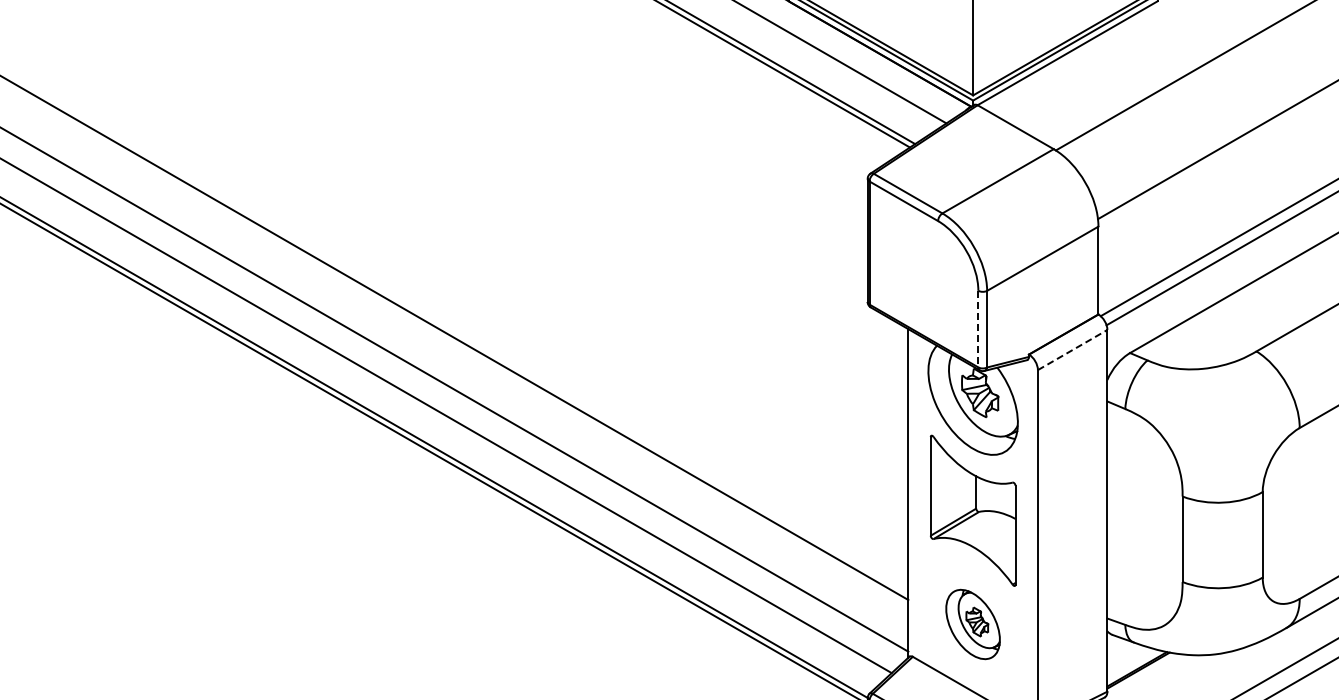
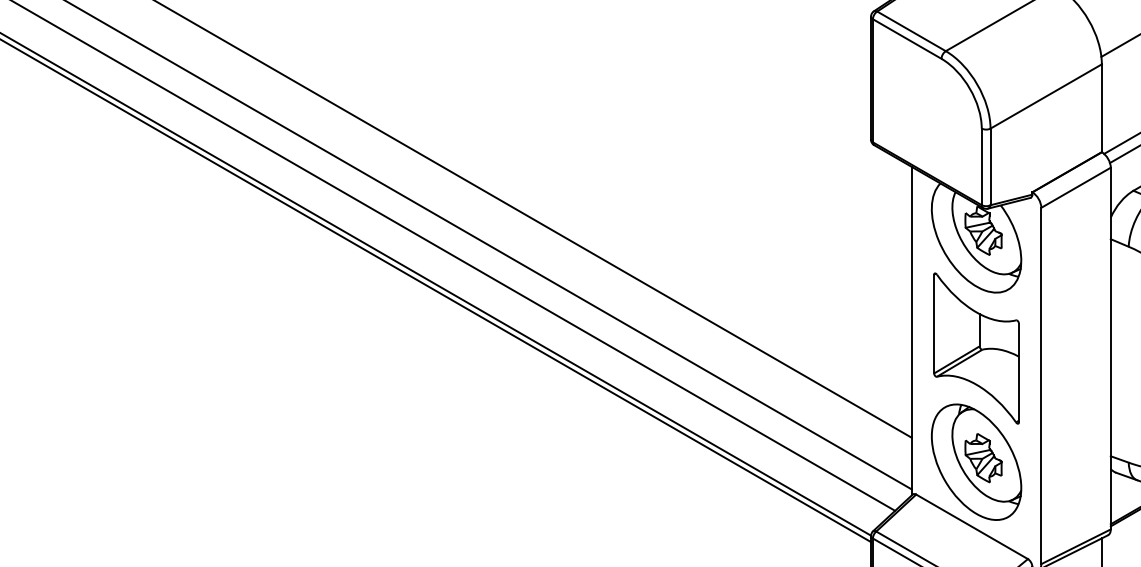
line: (978, 329) -> (981, 167), dashed -> solid
line: (1073, 349) -> (1076, 187), dashed -> solid
part: (972, 624) -> (975, 462), size x1.67

